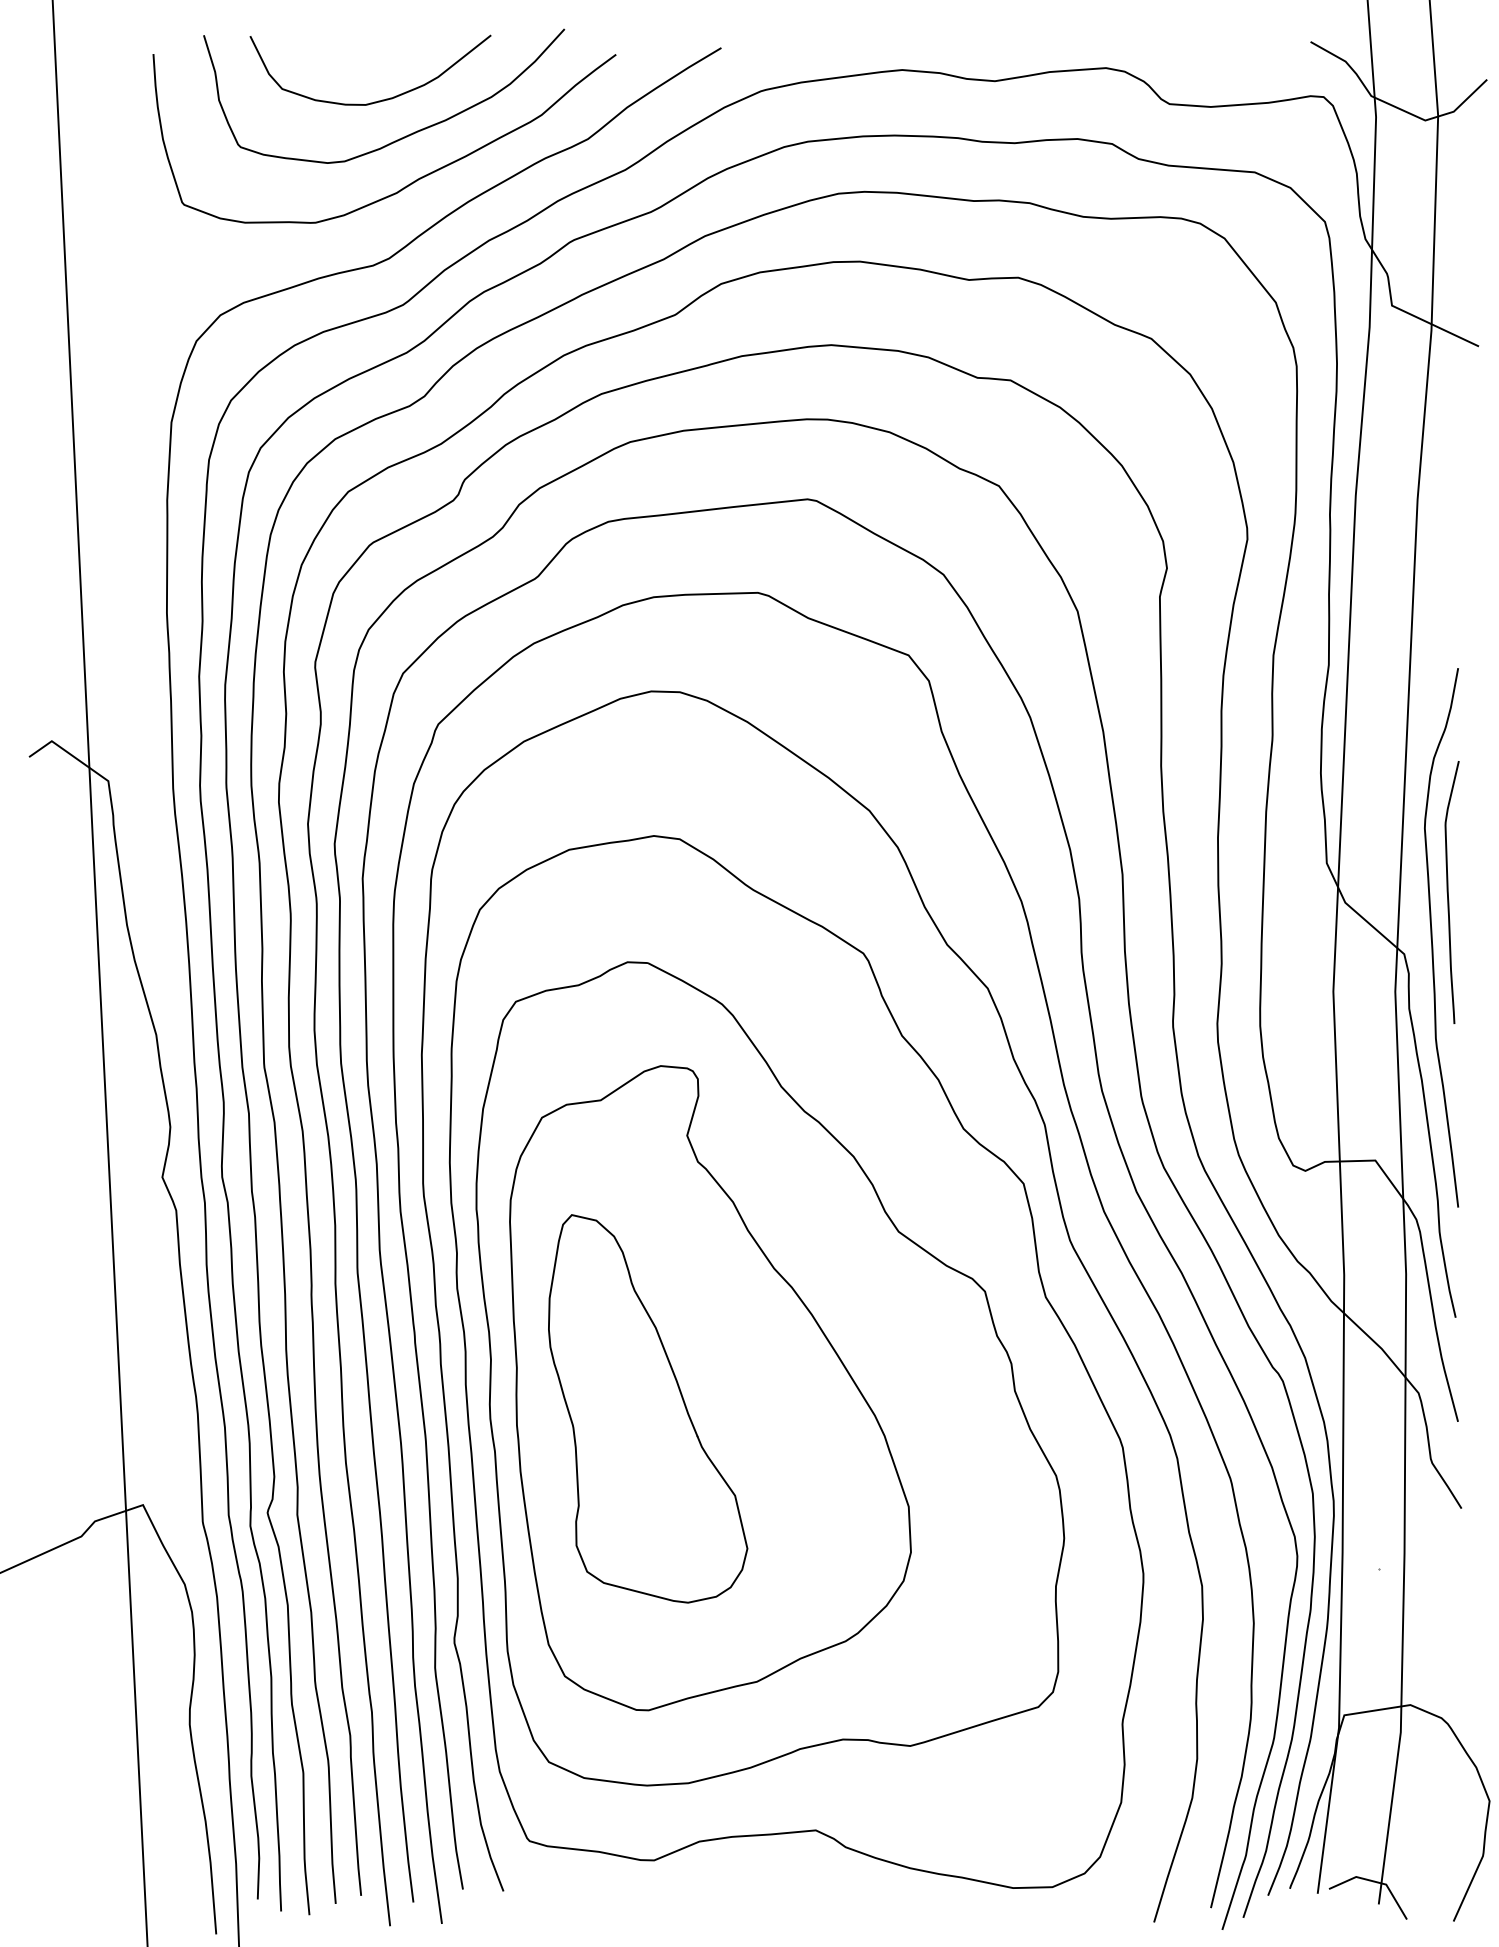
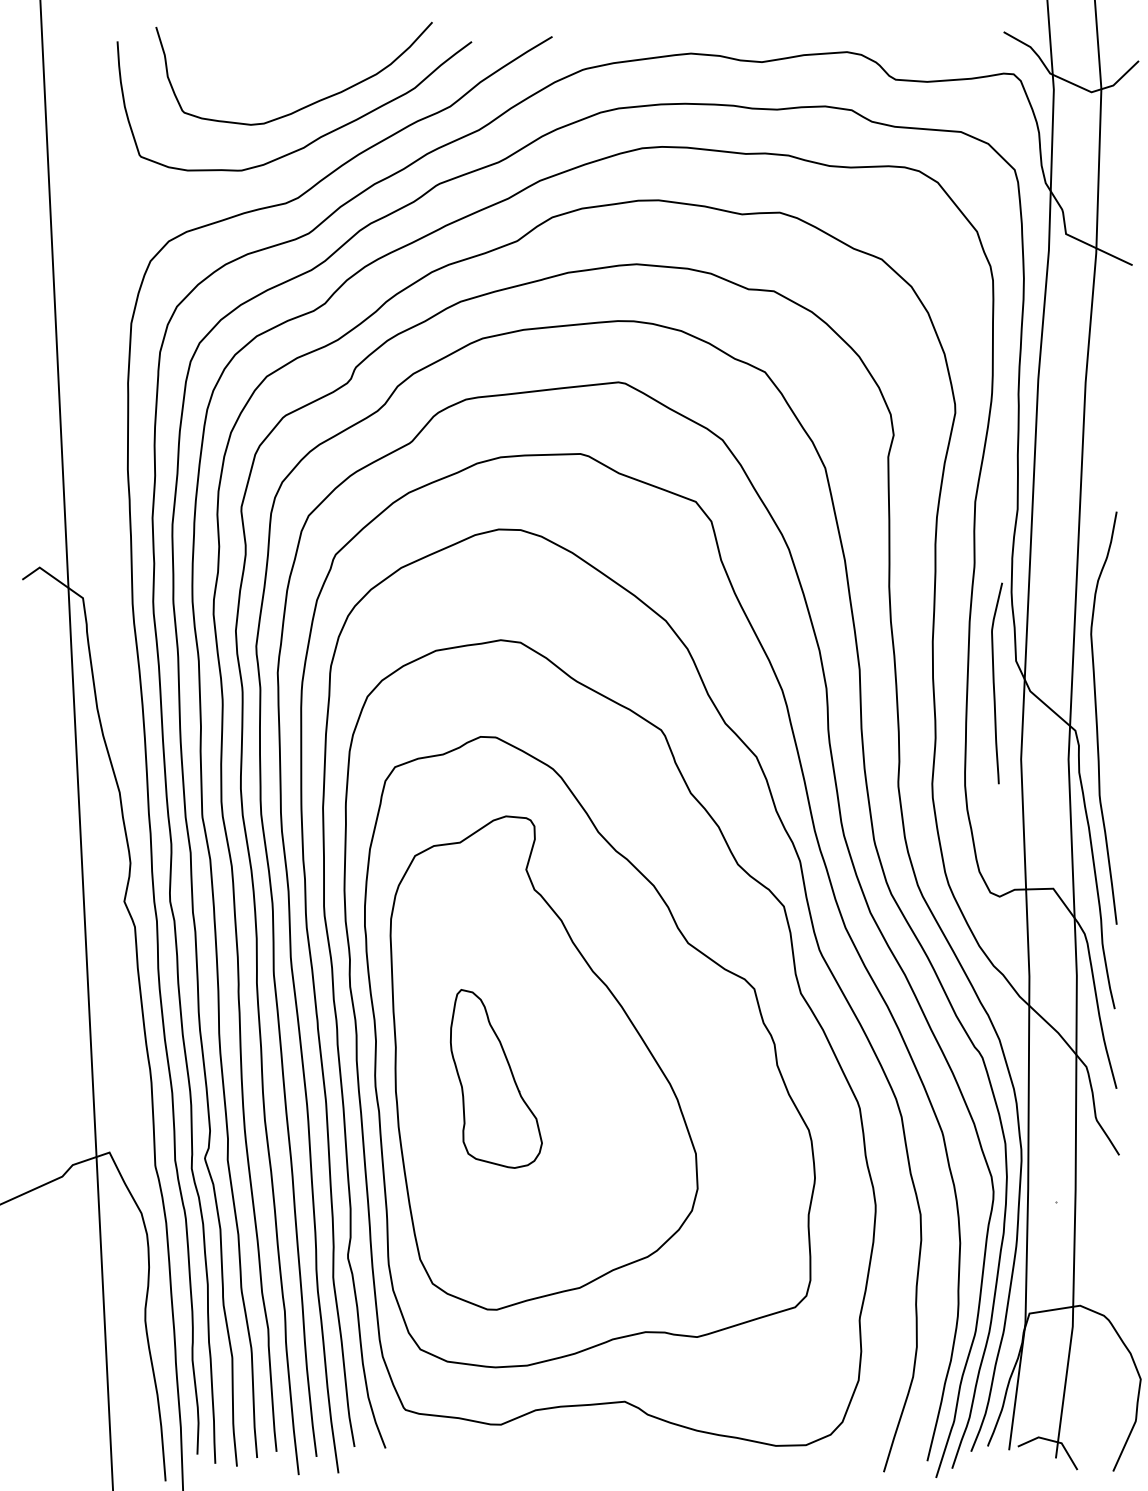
curve: (379, 99) -> (290, 76), removed
curve: (1448, 892) -> (994, 683), moved
part: (648, 1408) -> (496, 1078), size x0.6

